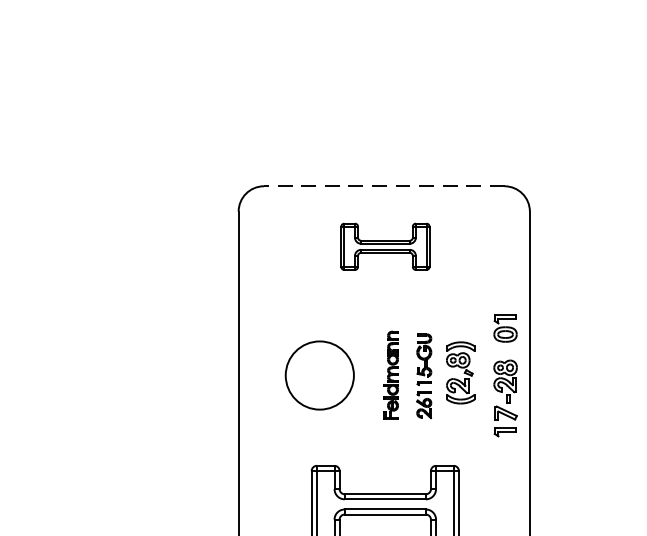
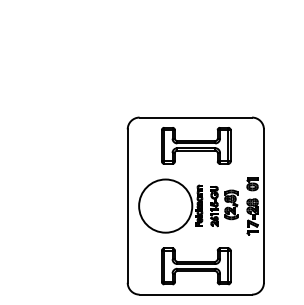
line: (383, 186) -> (195, 117), dashed -> solid
part: (385, 245) -> (196, 145), size x1.67
circle: (319, 374) -> (165, 205), size x1.67

